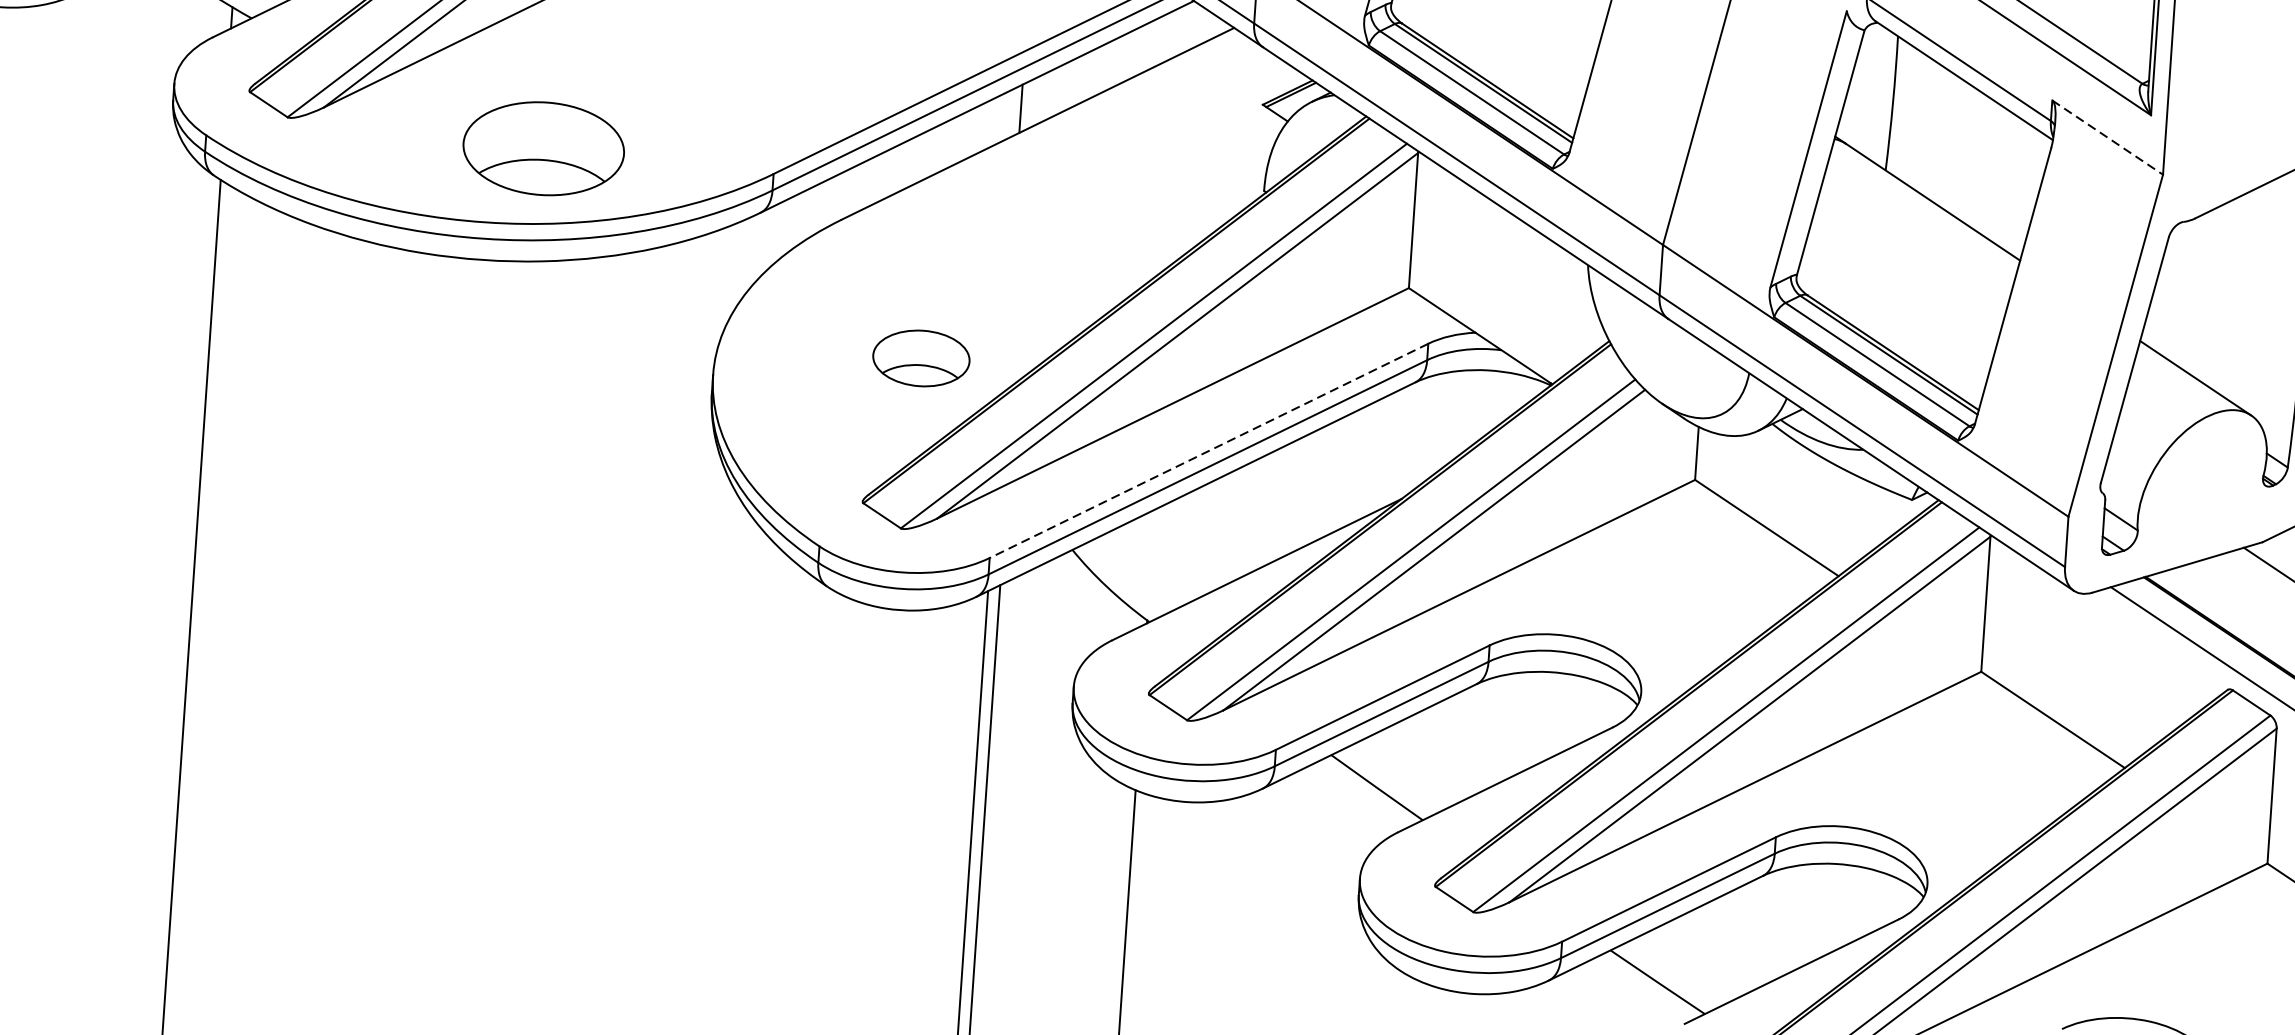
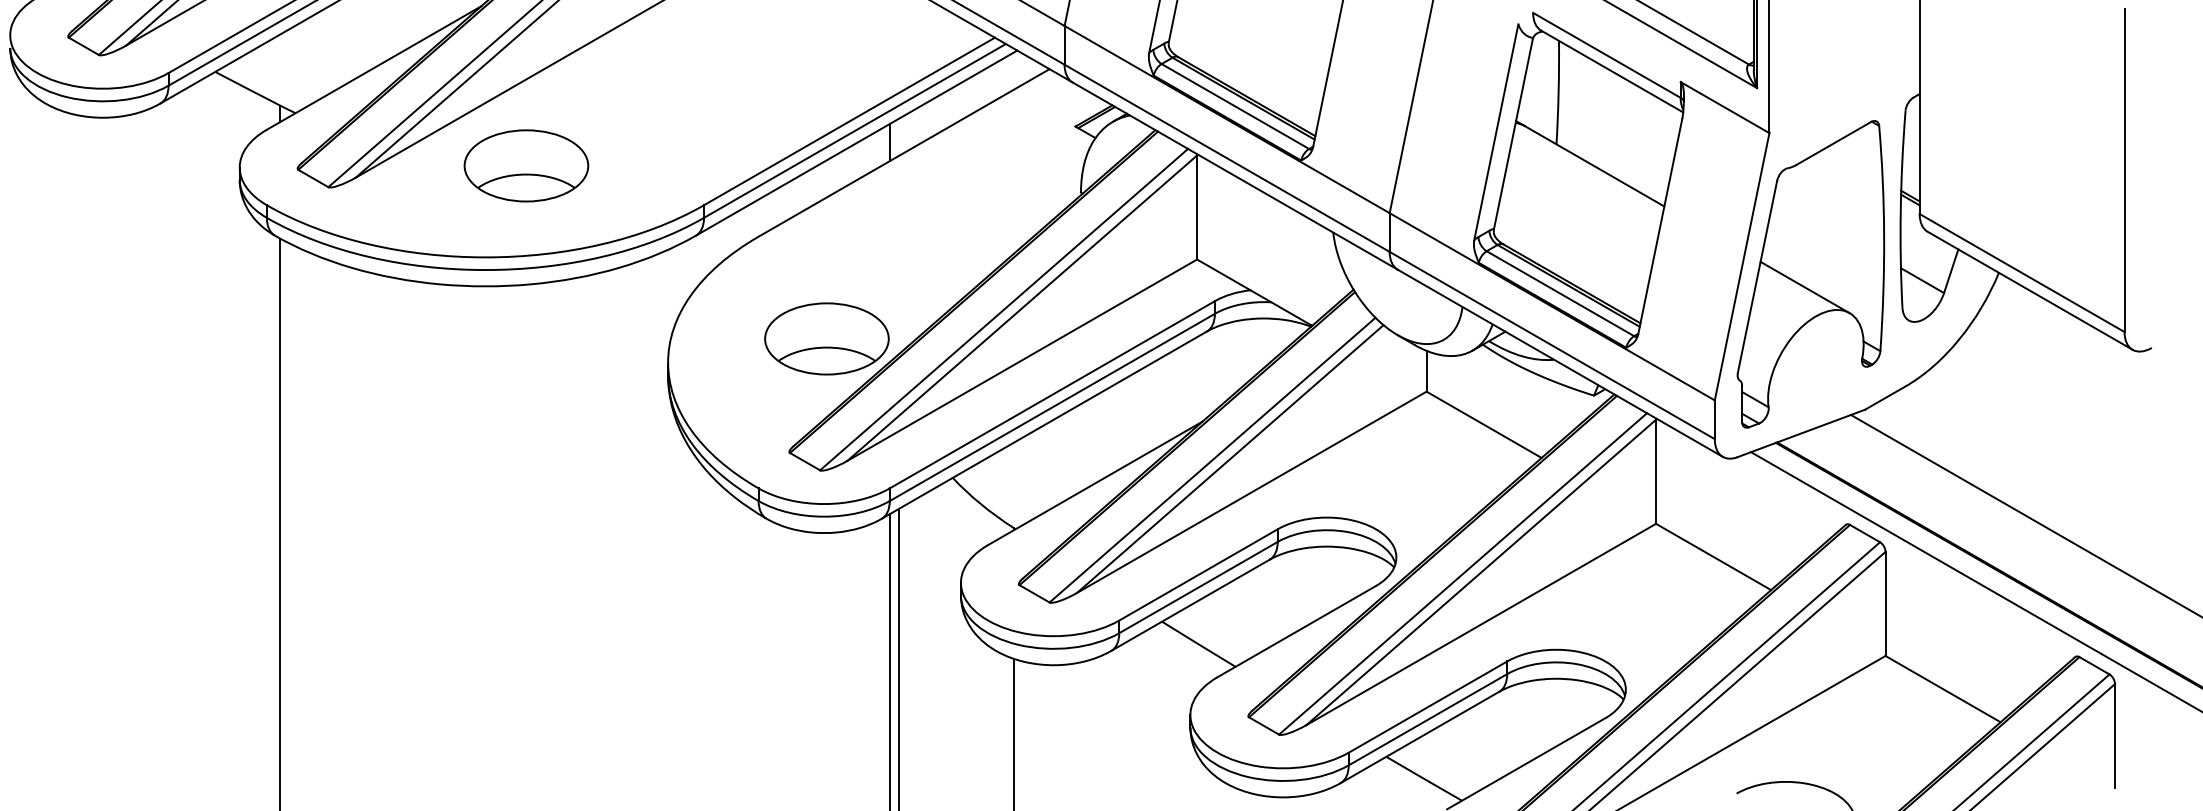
line: (2108, 137) -> (1725, 107), dashed -> solid
part: (543, 148) -> (526, 165), moved
part: (920, 357) -> (826, 338), size x1.67
line: (1209, 450) -> (1052, 394), dashed -> solid

